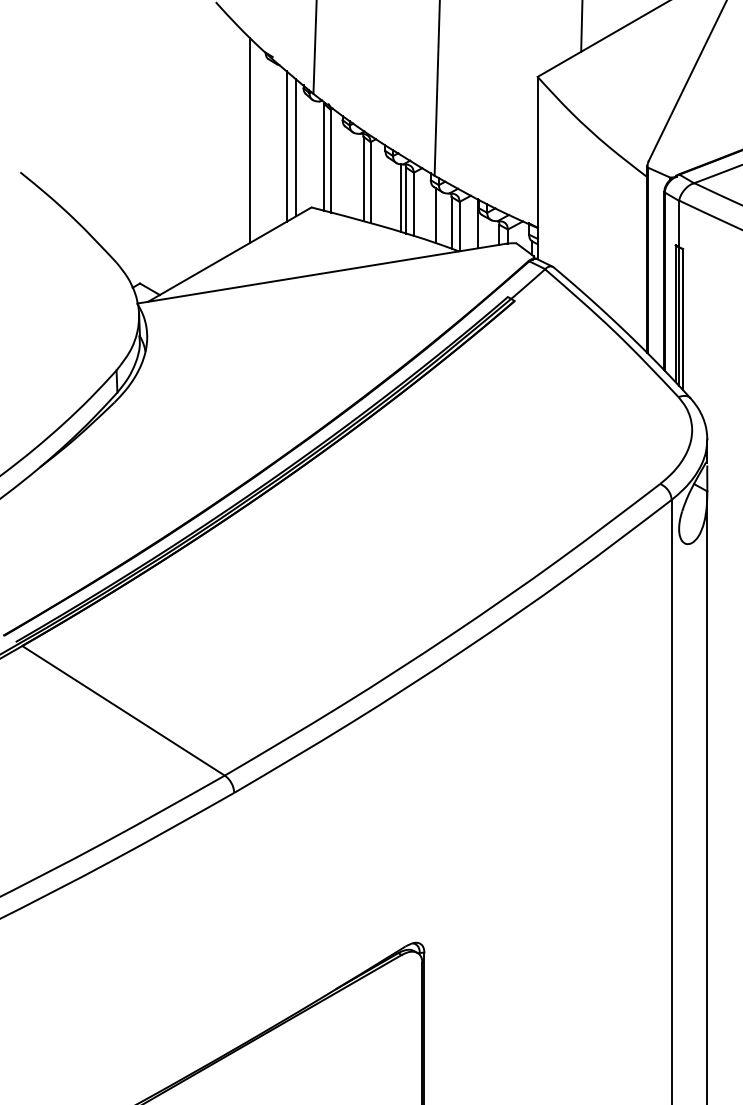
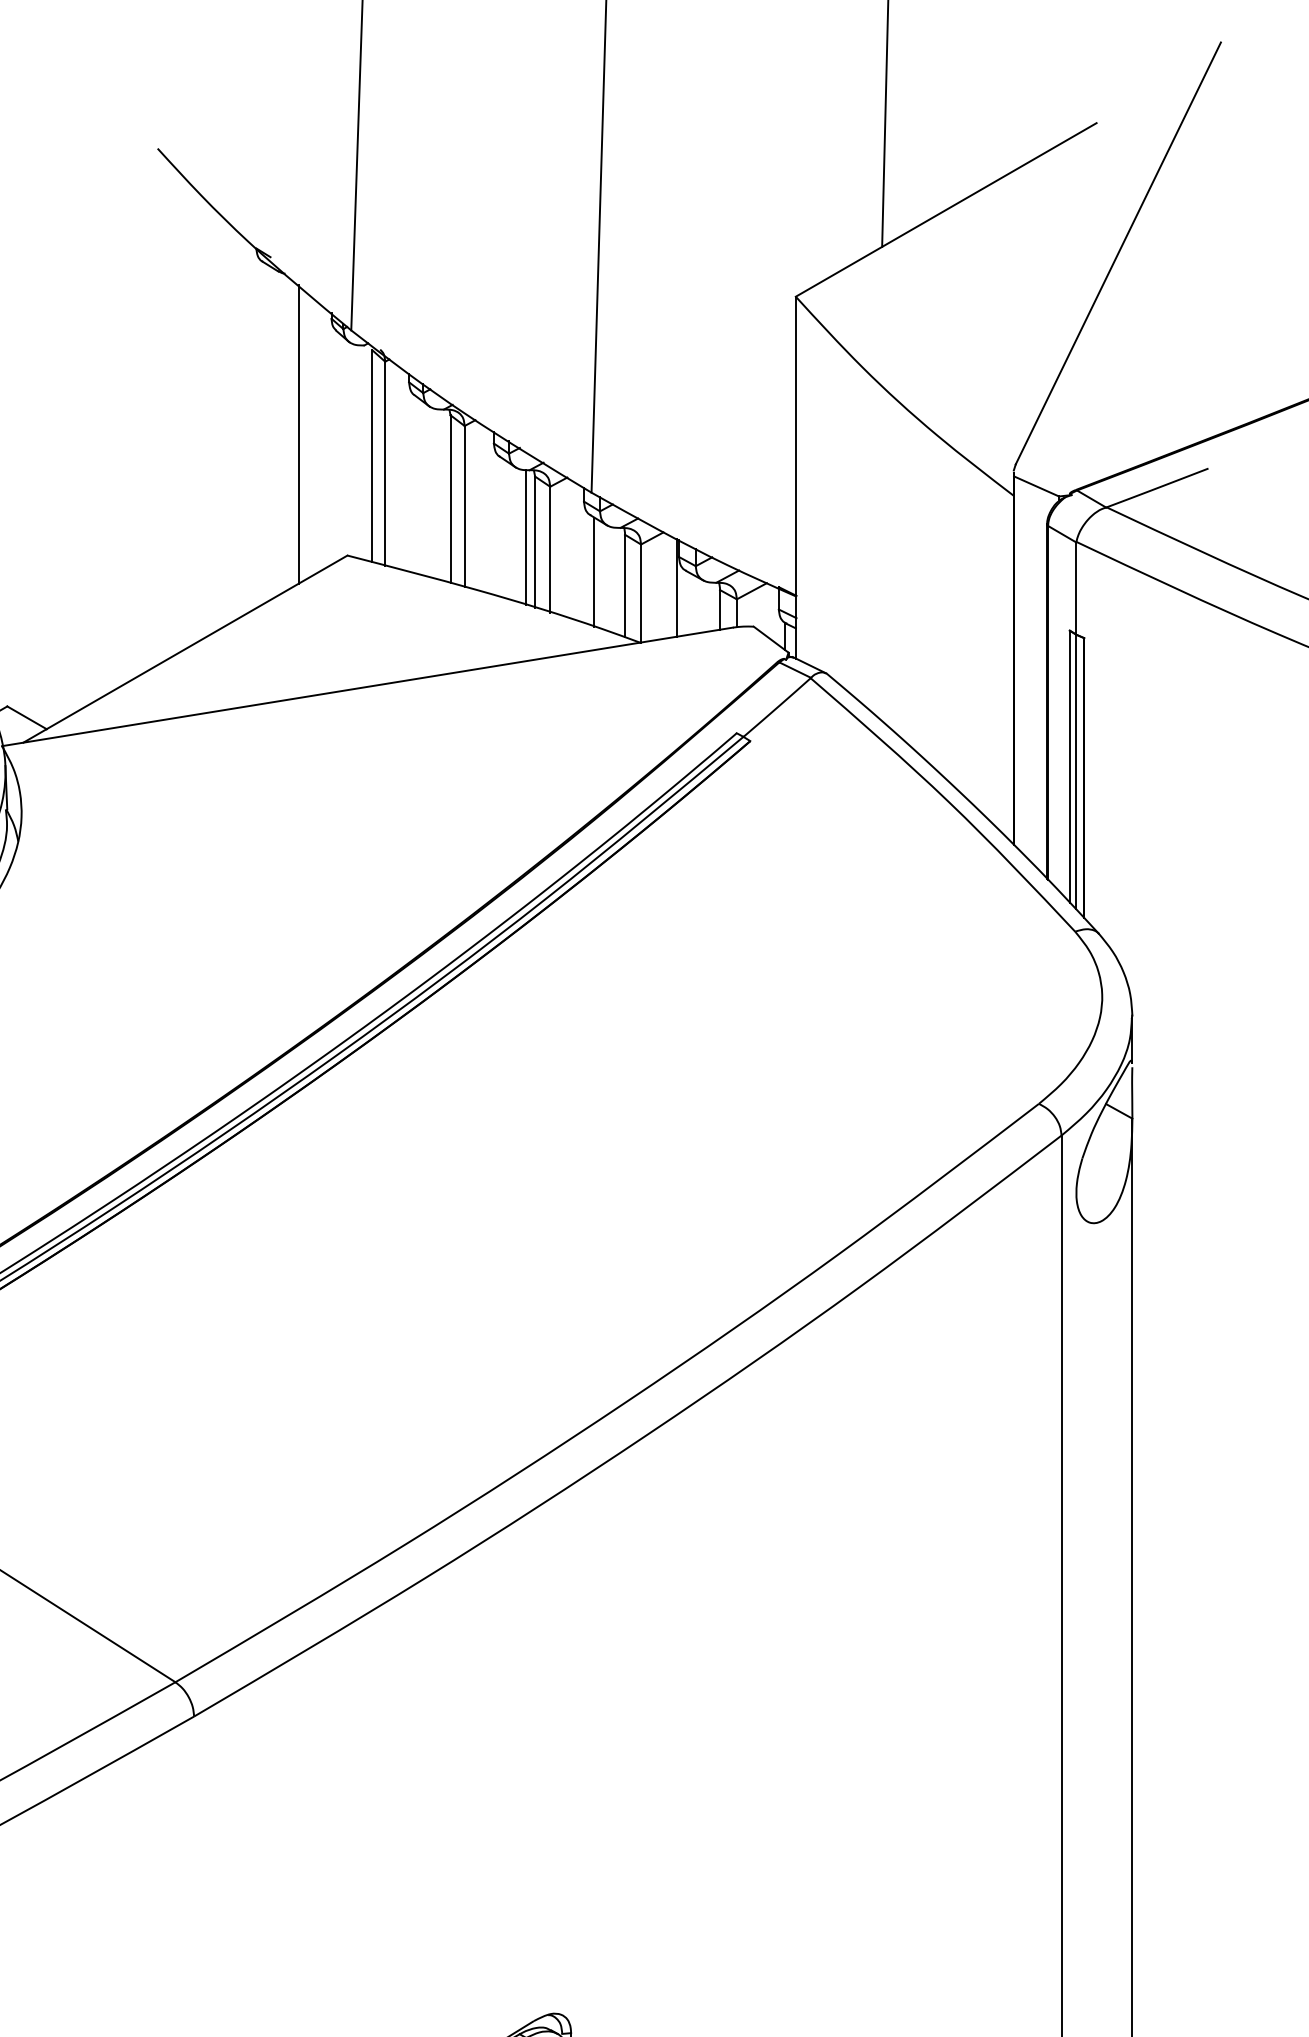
line: (249, 140) -> (224, 422), removed
line: (296, 147) -> (317, 436), removed

